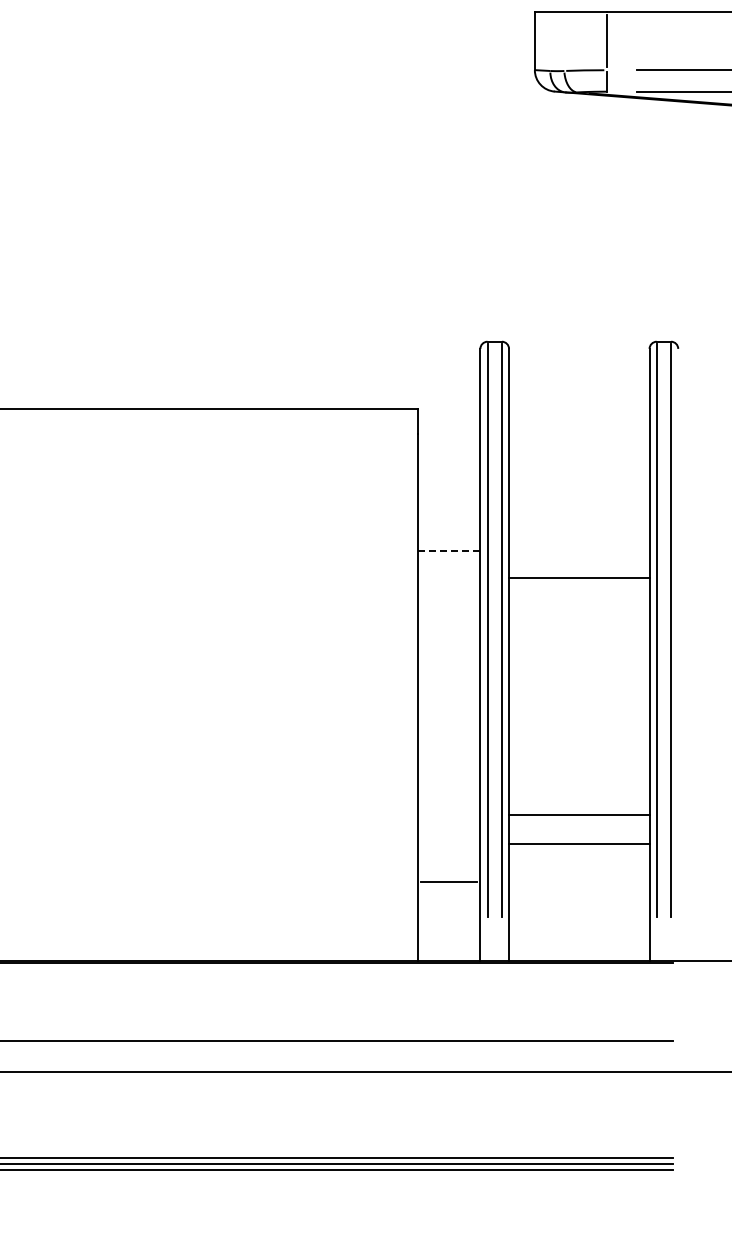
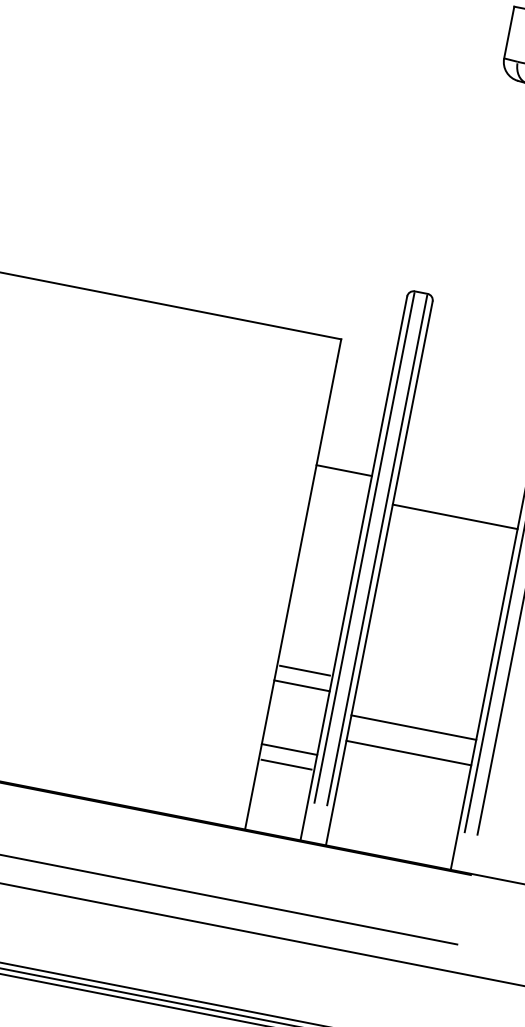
line: (448, 551) -> (343, 470), dashed -> solid
line: (449, 776) -> (305, 670), added
line: (449, 793) -> (302, 685), added
line: (449, 865) -> (289, 749), added

